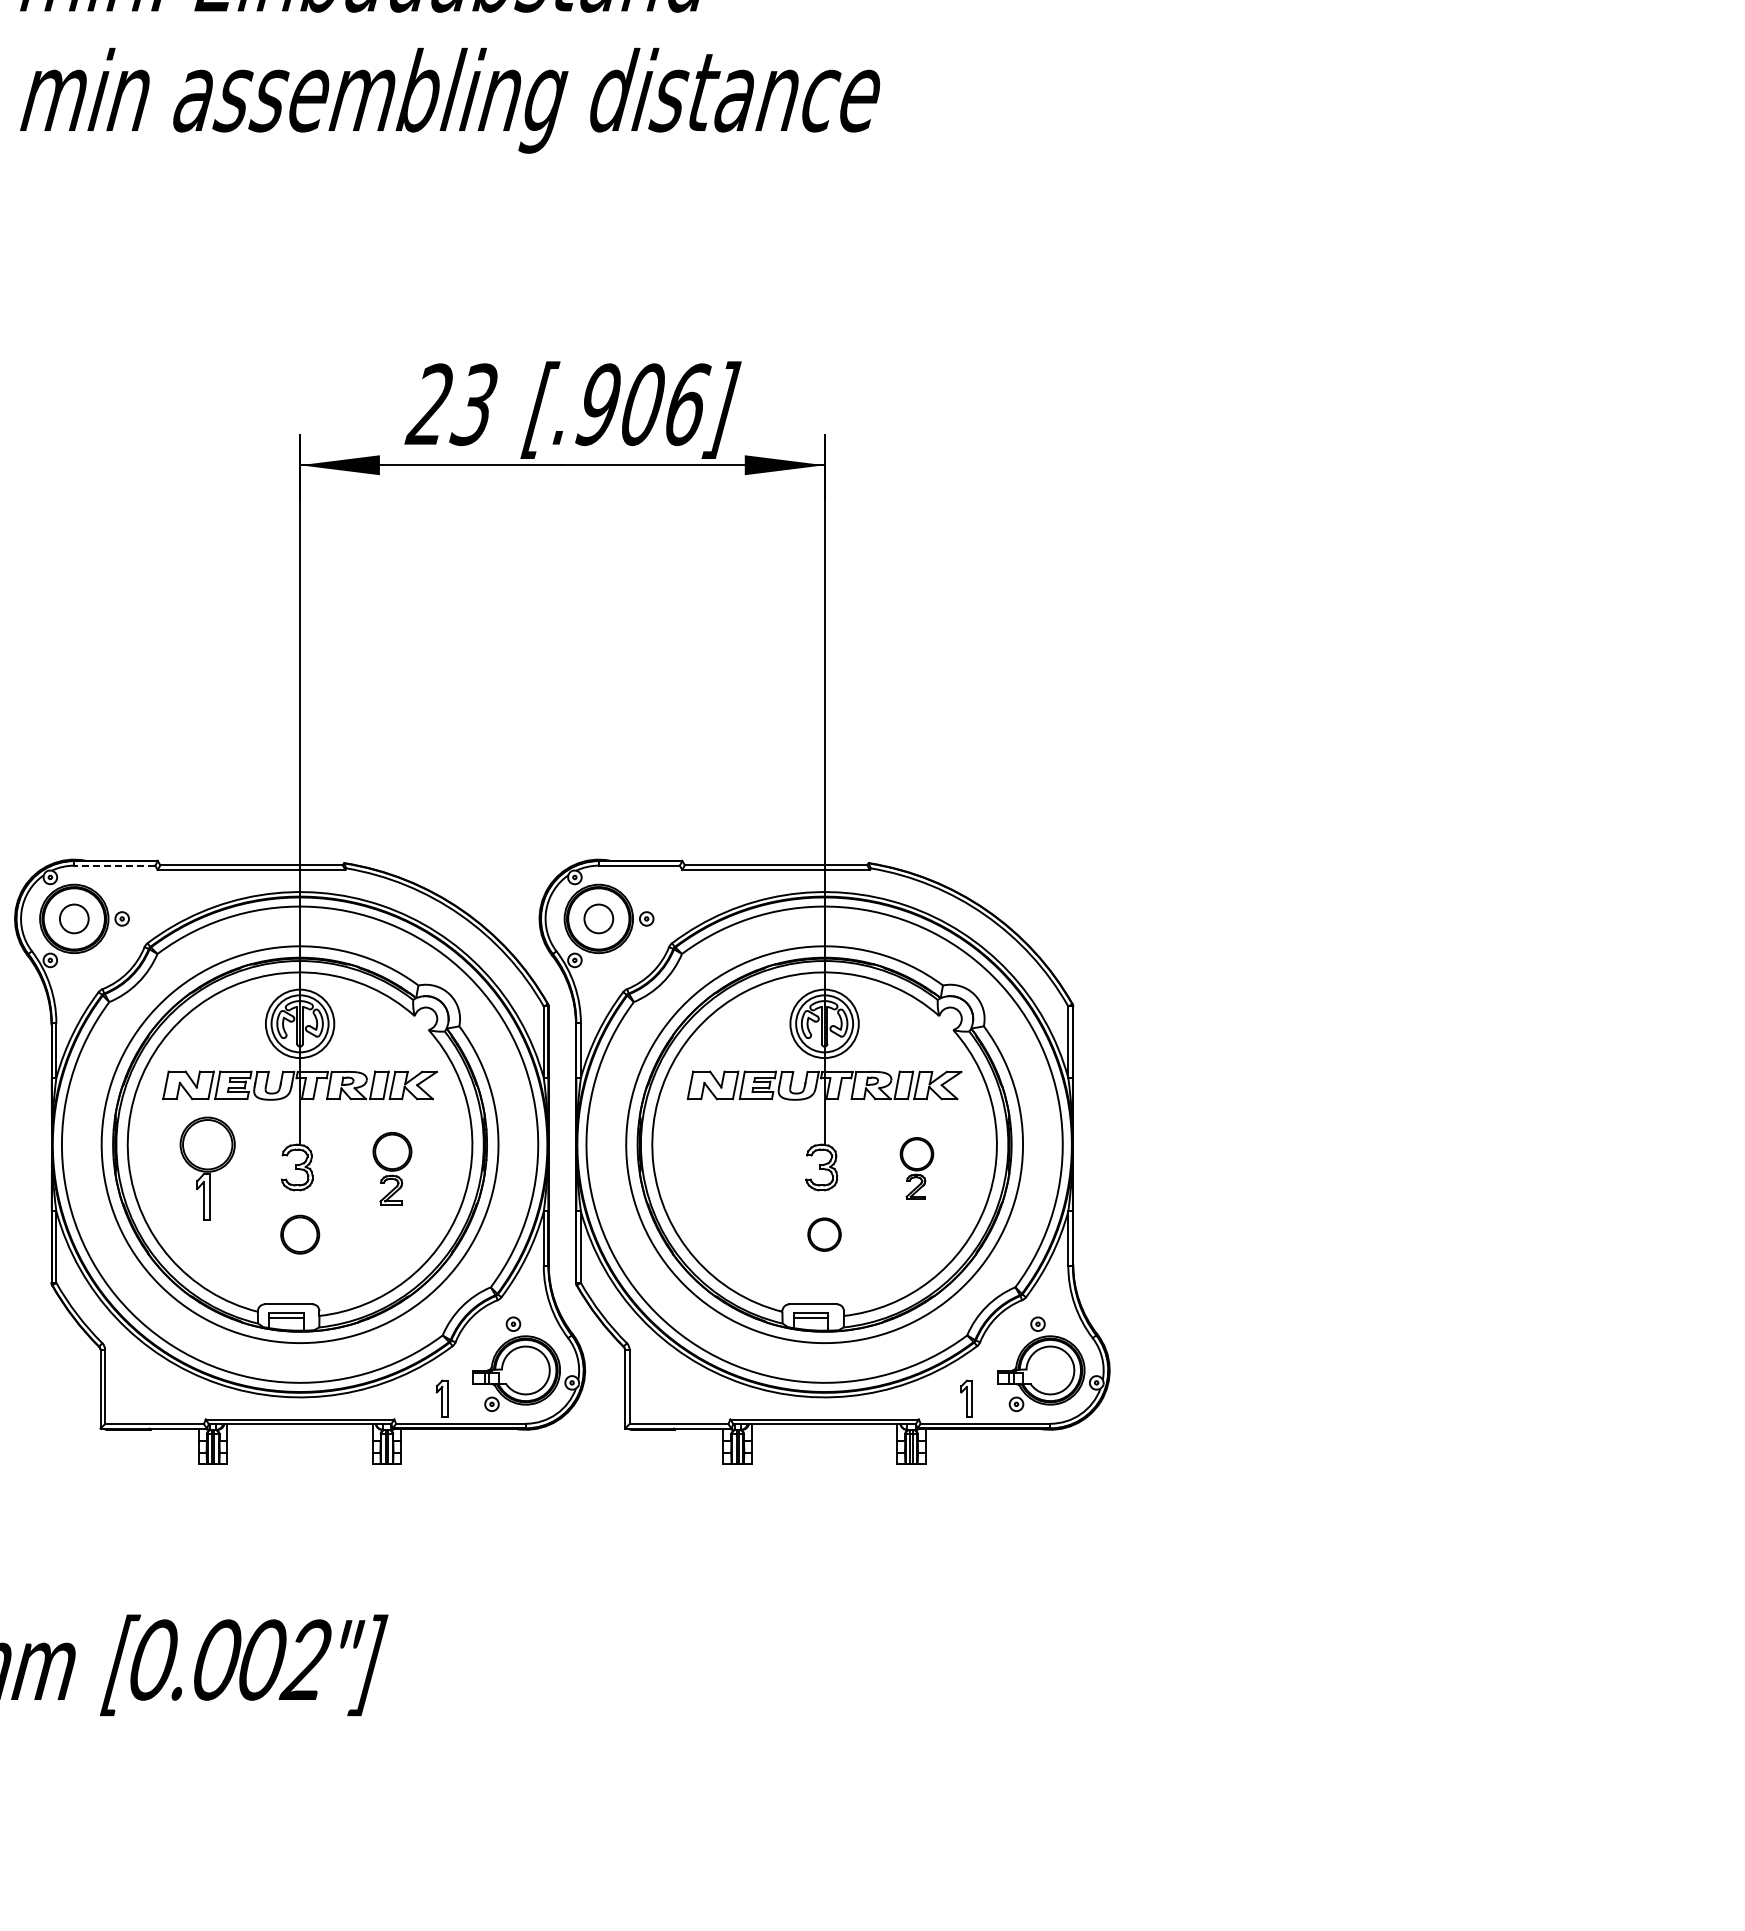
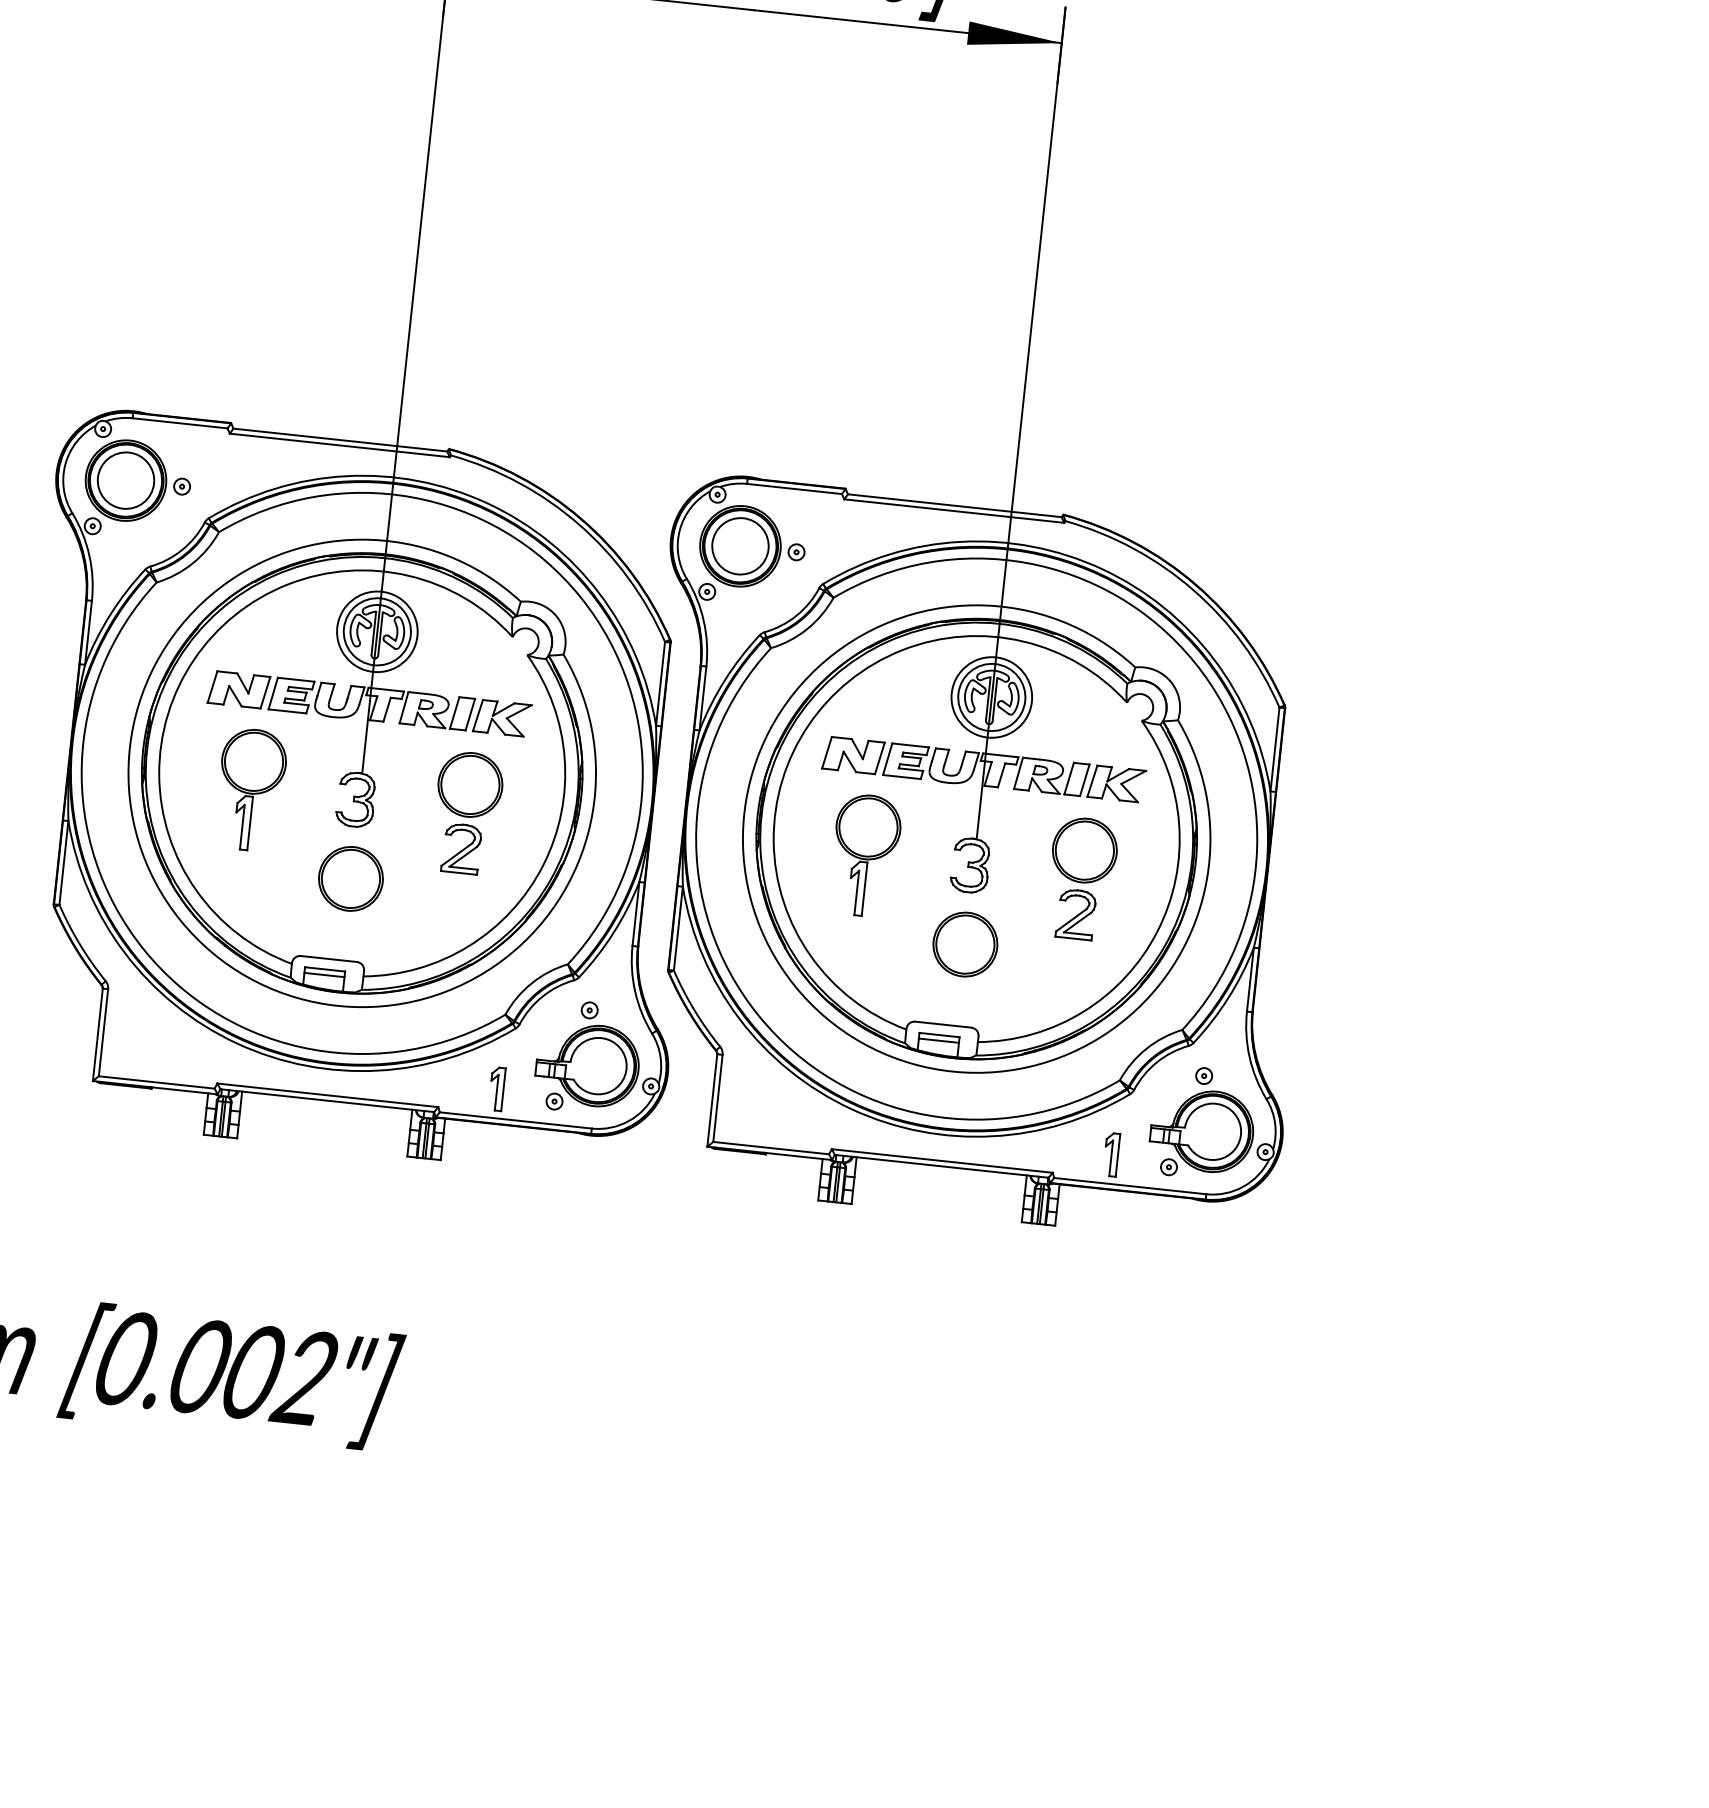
line: (114, 865) -> (179, 423), dashed -> solid
circle: (74, 918) -> (126, 480), size x1.67
circle: (598, 918) -> (740, 545), size x1.67
part: (392, 1168) -> (467, 812), size x1.43
part: (732, 1168) -> (865, 855), added
part: (916, 1168) -> (1081, 878), size x1.67
part: (300, 1234) -> (351, 878), size x1.43
part: (824, 1234) -> (965, 944), size x1.67

